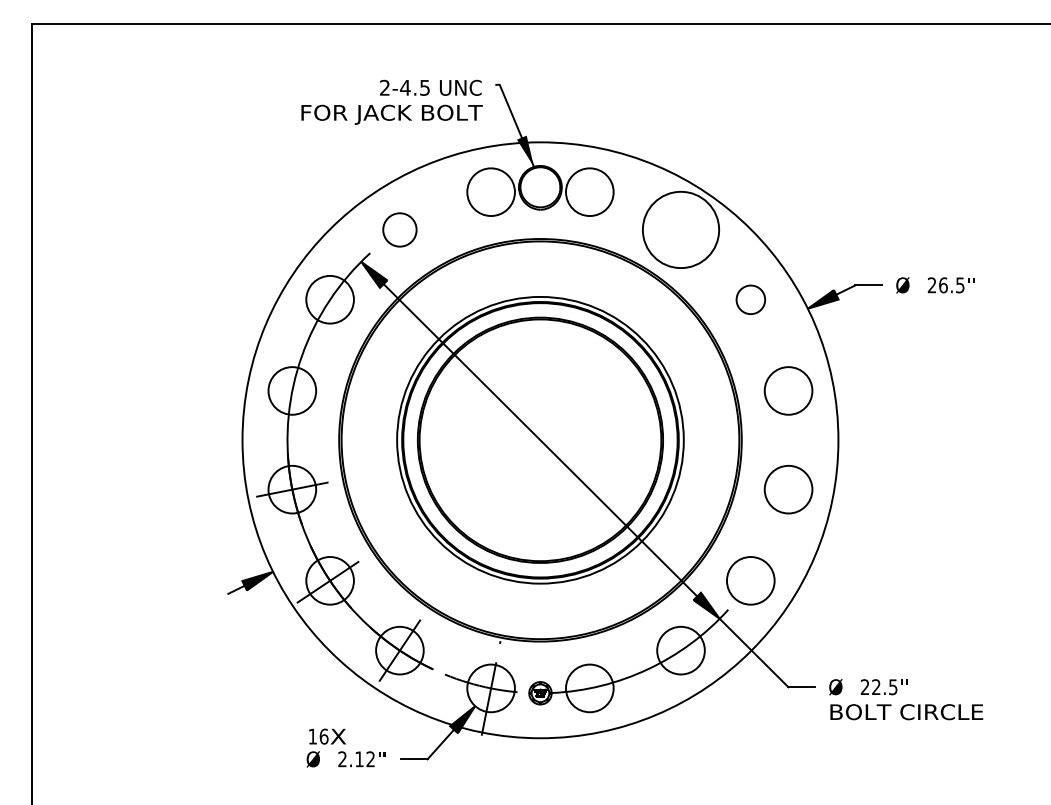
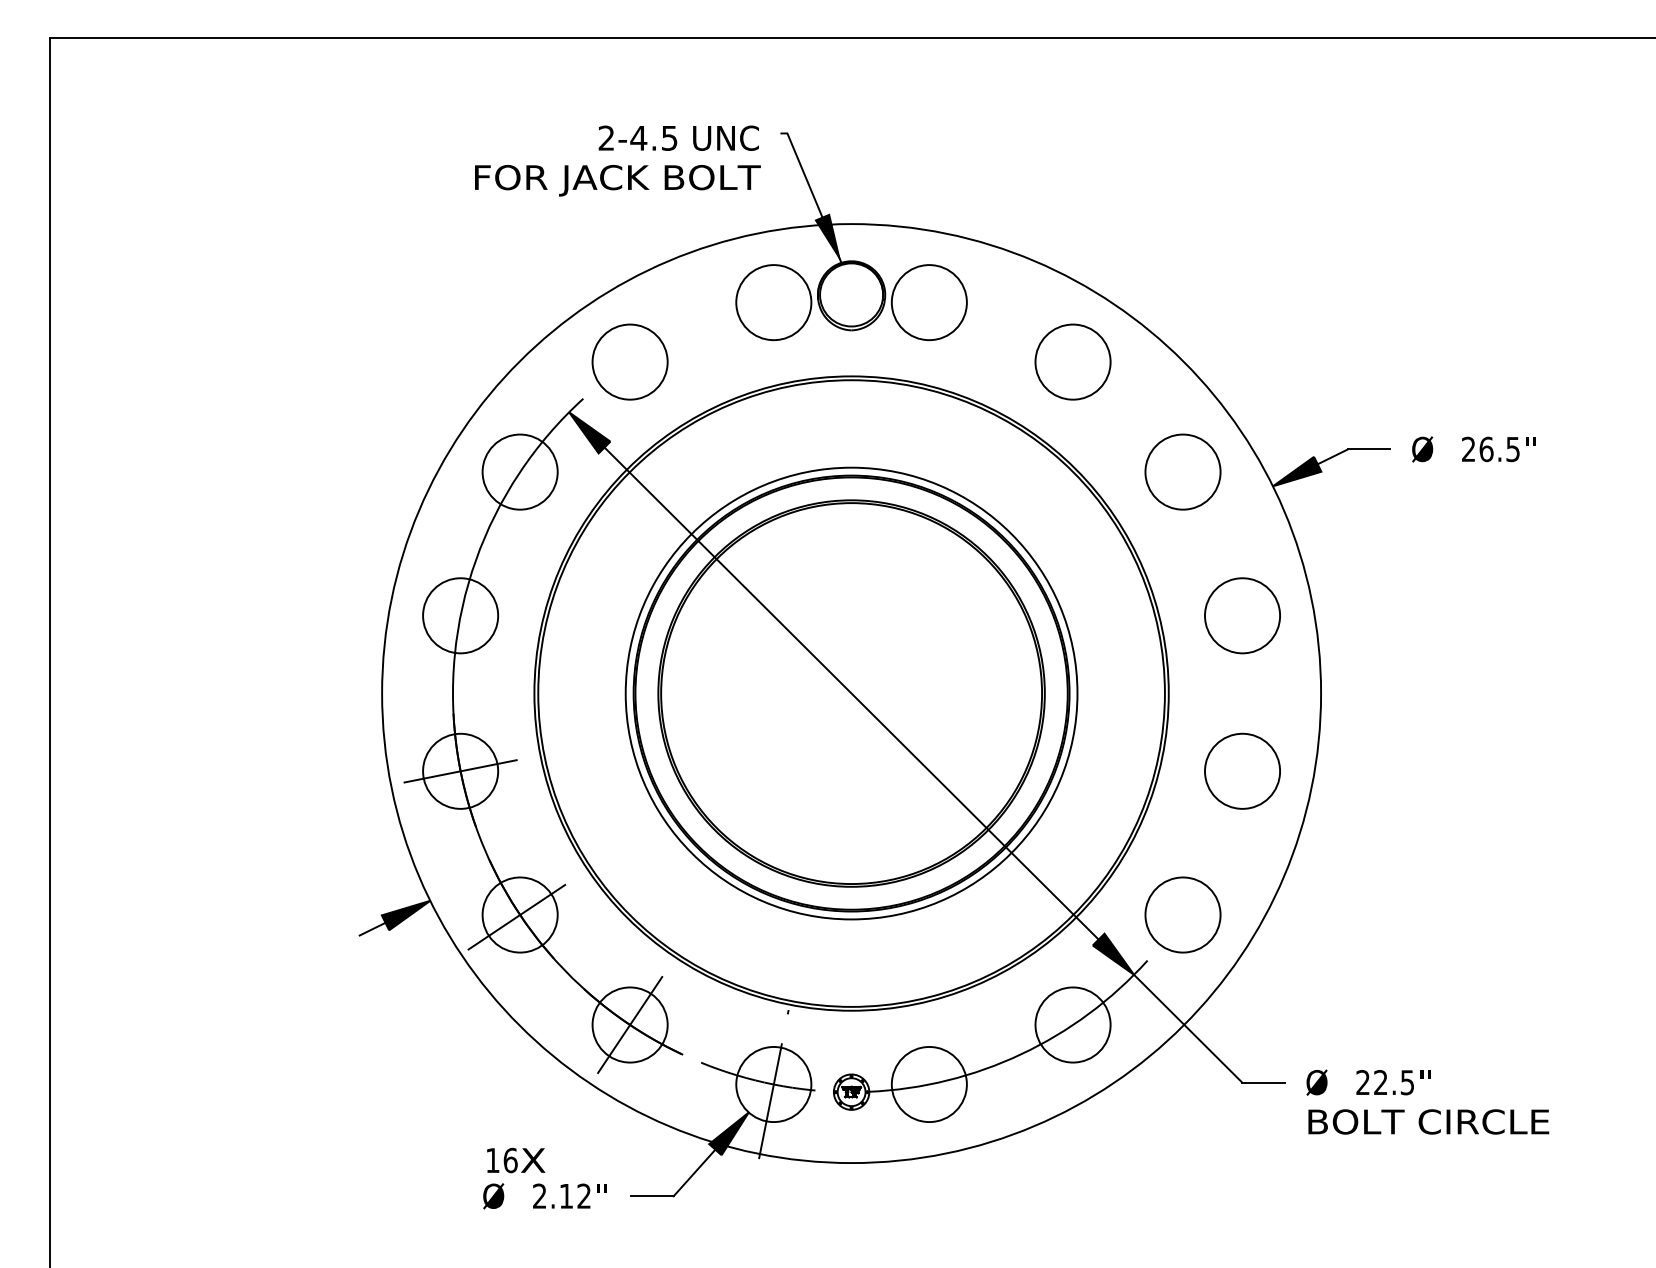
circle: (399, 229) -> (629, 361), size x1.43
circle: (680, 229) -> (1072, 361), size x0.62
circle: (750, 299) -> (1182, 471), size x1.67

